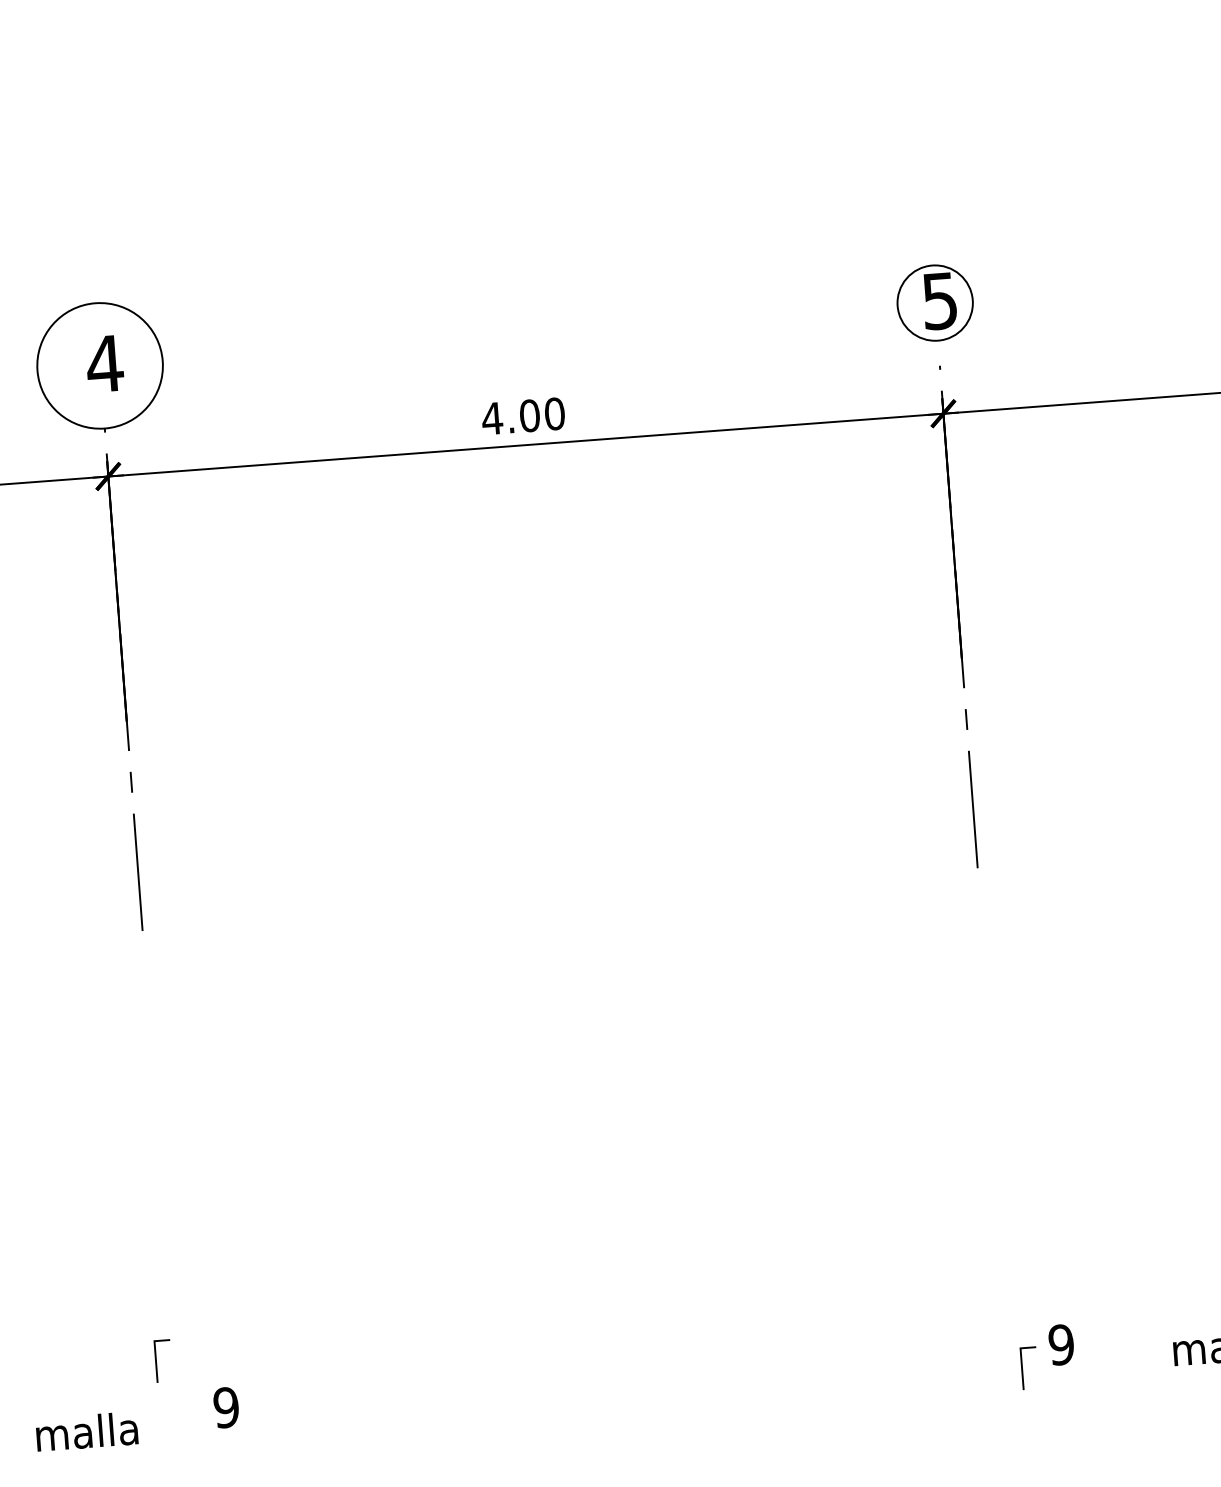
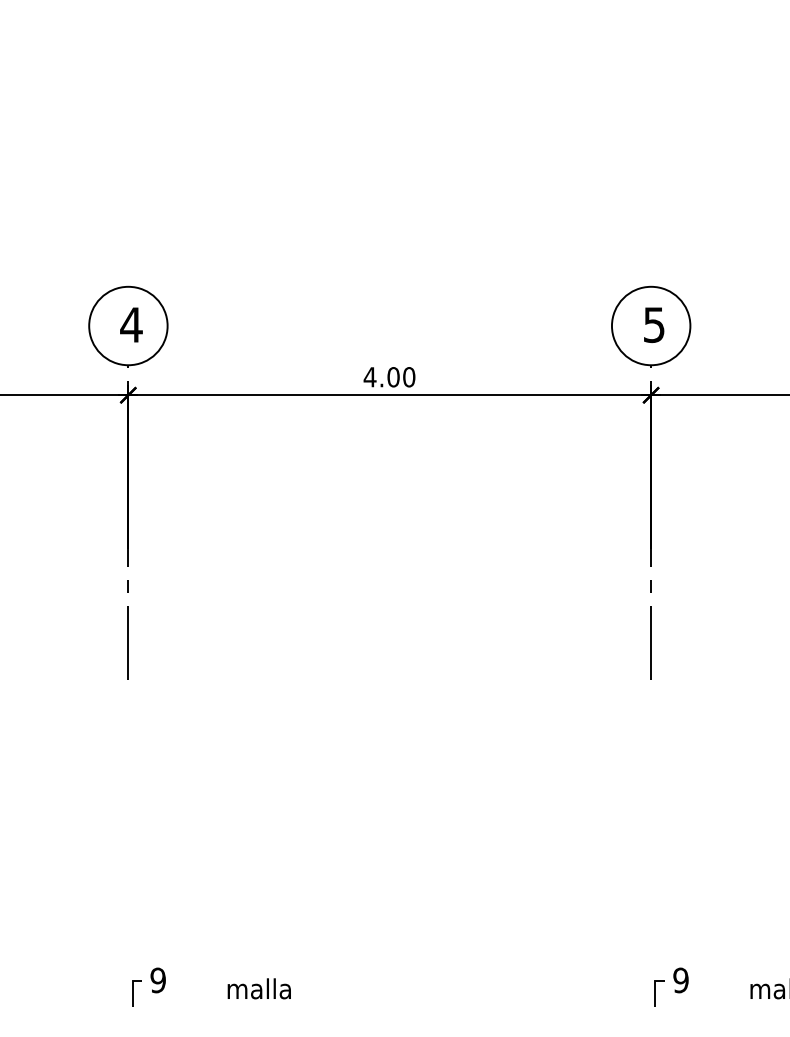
circle: (934, 302) -> (650, 325), size x1.67
line: (157, 1361) -> (133, 993), moved
text: (85, 1431) -> (258, 988), moved

